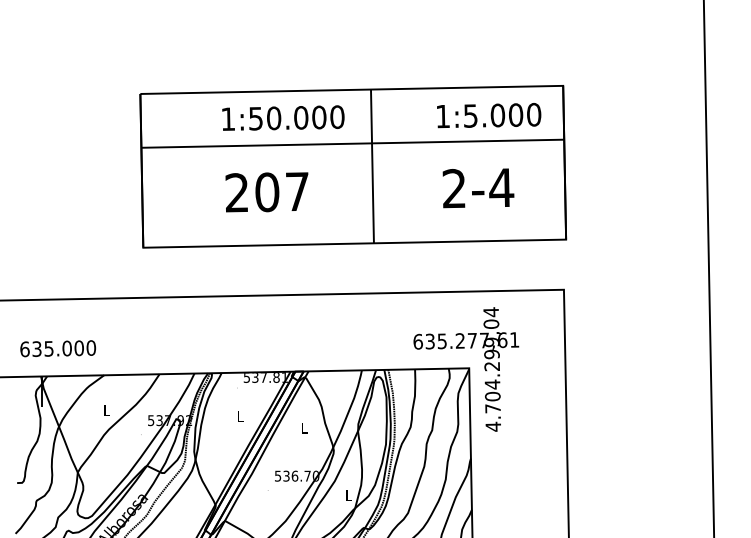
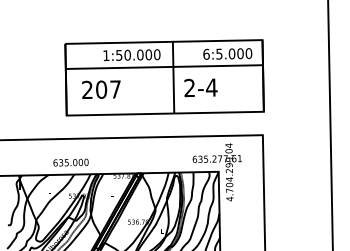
text: (443, 114) -> (206, 53), 1:5.000 -> 6:5.000
text: (477, 187) -> (200, 87), moved
text: (267, 191) -> (101, 89), moved
text: (57, 348) -> (70, 162), moved

